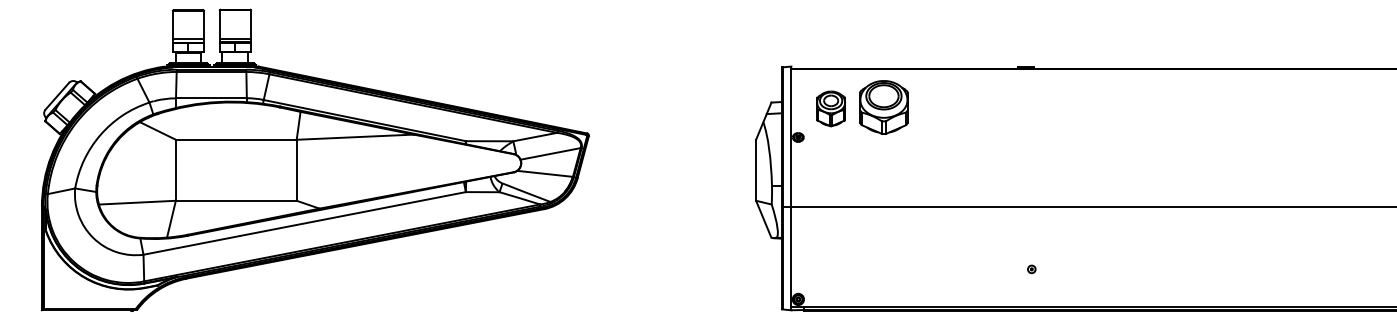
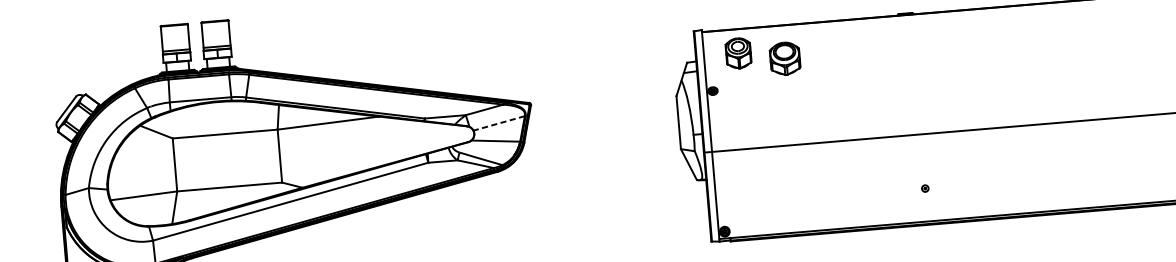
part: (883, 107) -> (784, 58), size x0.7
part: (830, 108) -> (737, 53), moved
line: (550, 153) -> (498, 123), solid -> dashed

